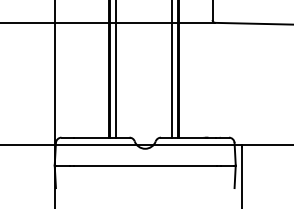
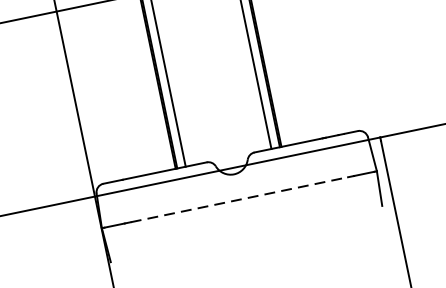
line: (145, 165) -> (239, 199), solid -> dashed

